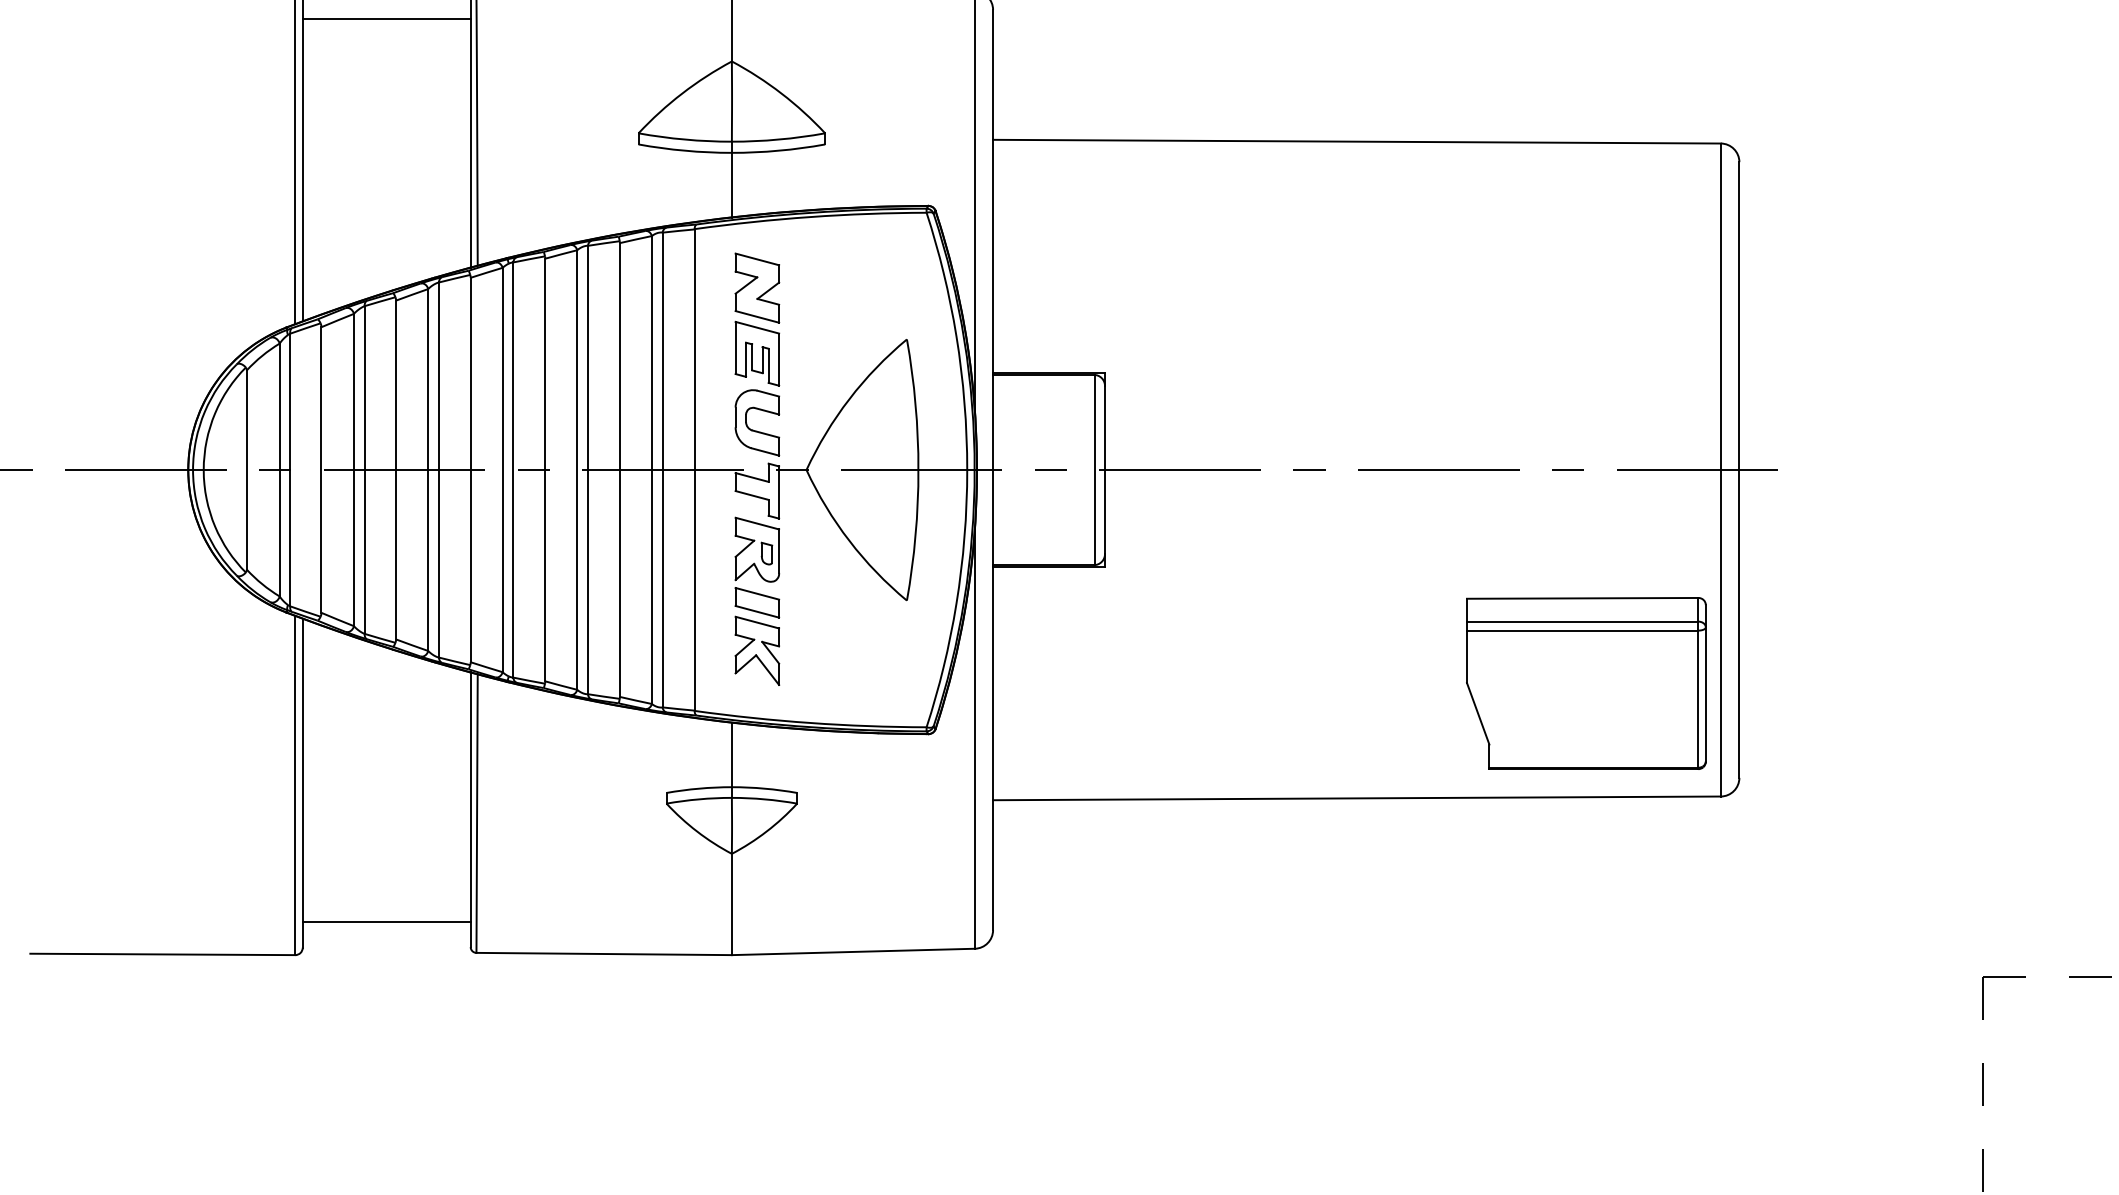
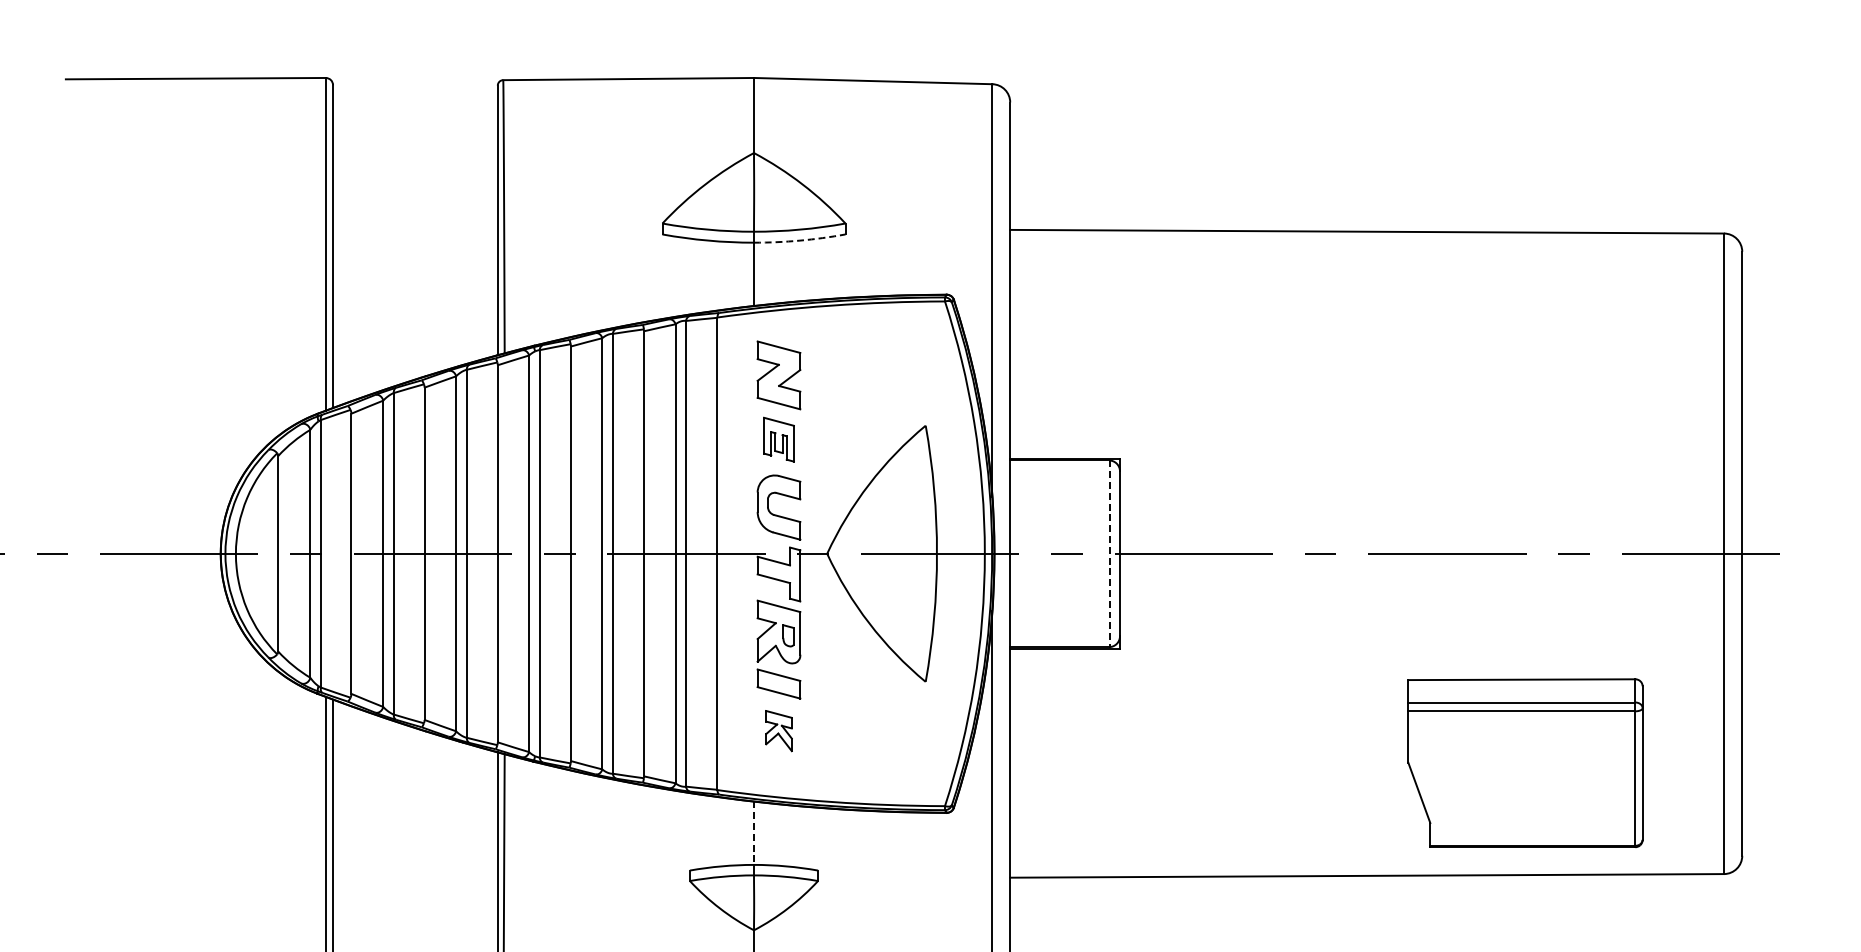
line: (386, 18) -> (415, 110), removed
arc: (778, 150) -> (799, 240), solid -> dashed
part: (757, 353) -> (779, 439), size x0.7
line: (1094, 470) -> (1109, 554), solid -> dashed
part: (757, 650) -> (779, 730), size x0.6
part: (1586, 683) -> (1525, 763), moved
line: (731, 755) -> (753, 833), solid -> dashed

